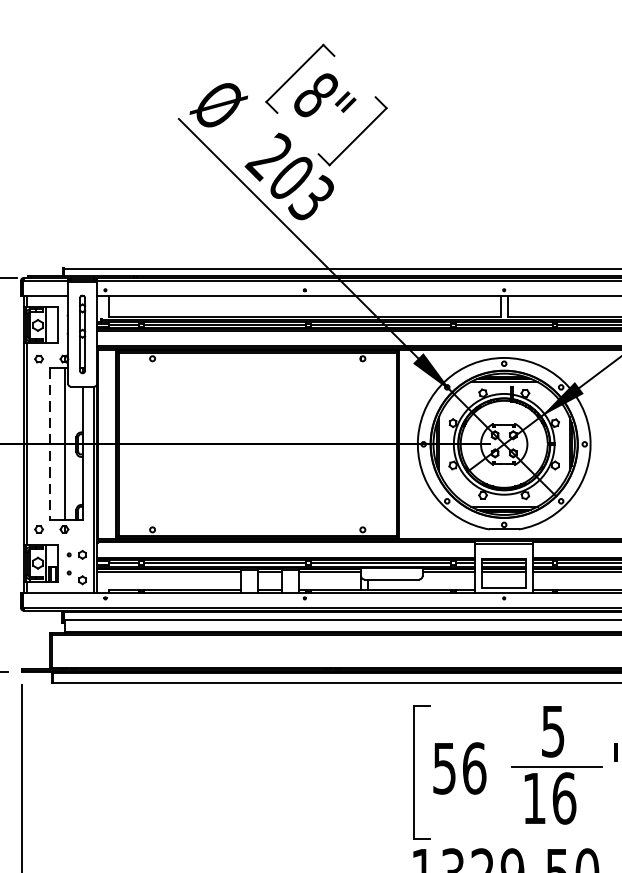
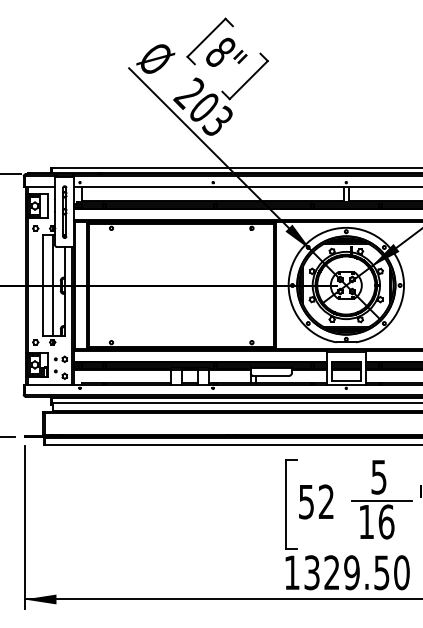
line: (50, 444) -> (43, 285), dashed -> solid
text: (474, 767) -> (326, 501), 56 -> 52

